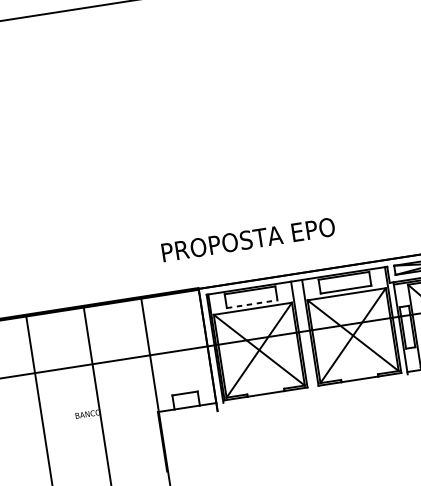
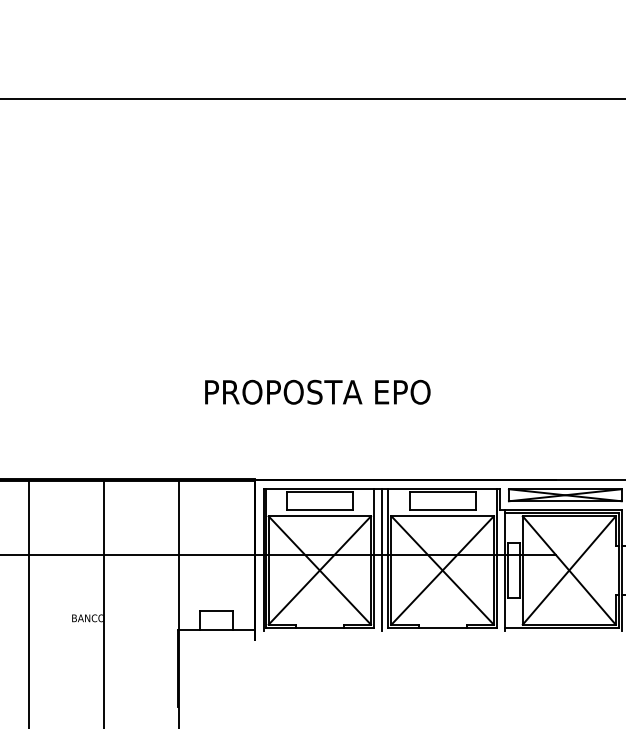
text: (248, 239) -> (317, 391), moved
line: (252, 304) -> (320, 510), dashed -> solid
line: (305, 334) -> (381, 559), added

